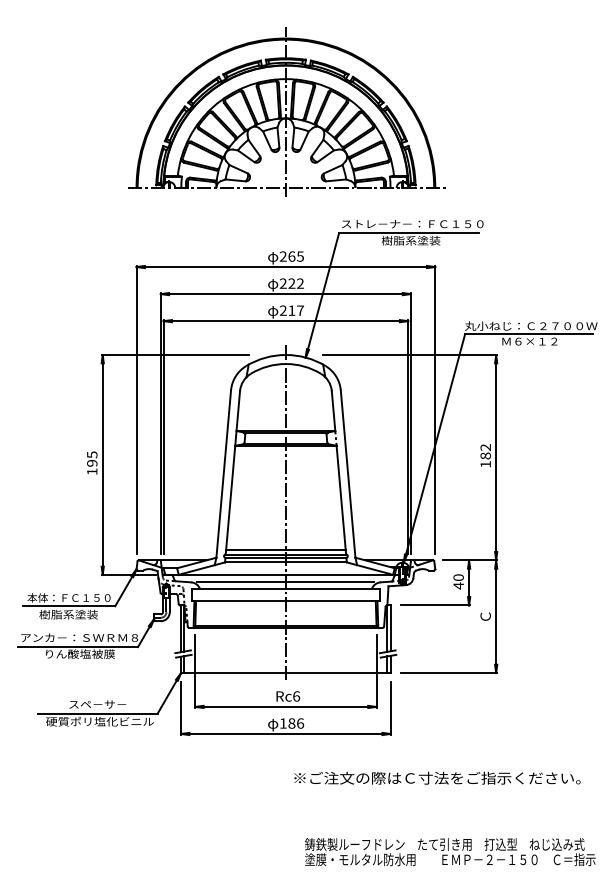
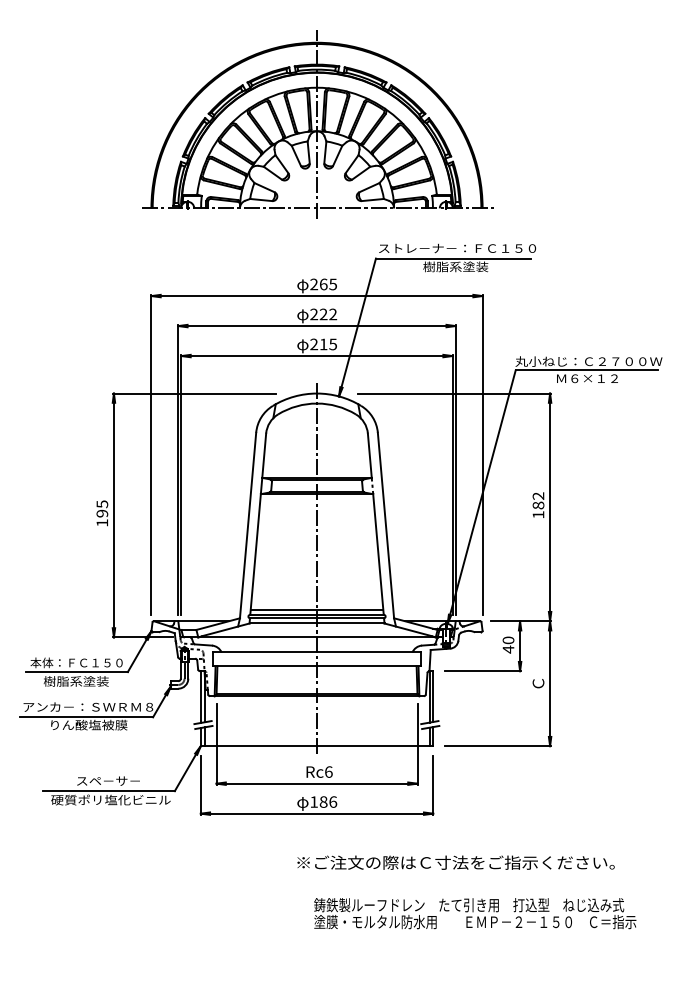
text: (300, 310) -> (333, 344), 217 -> 215
line: (285, 582) -> (316, 645), removed
text: (437, 778) -> (455, 862), moved
text: (450, 851) -> (475, 913), moved

